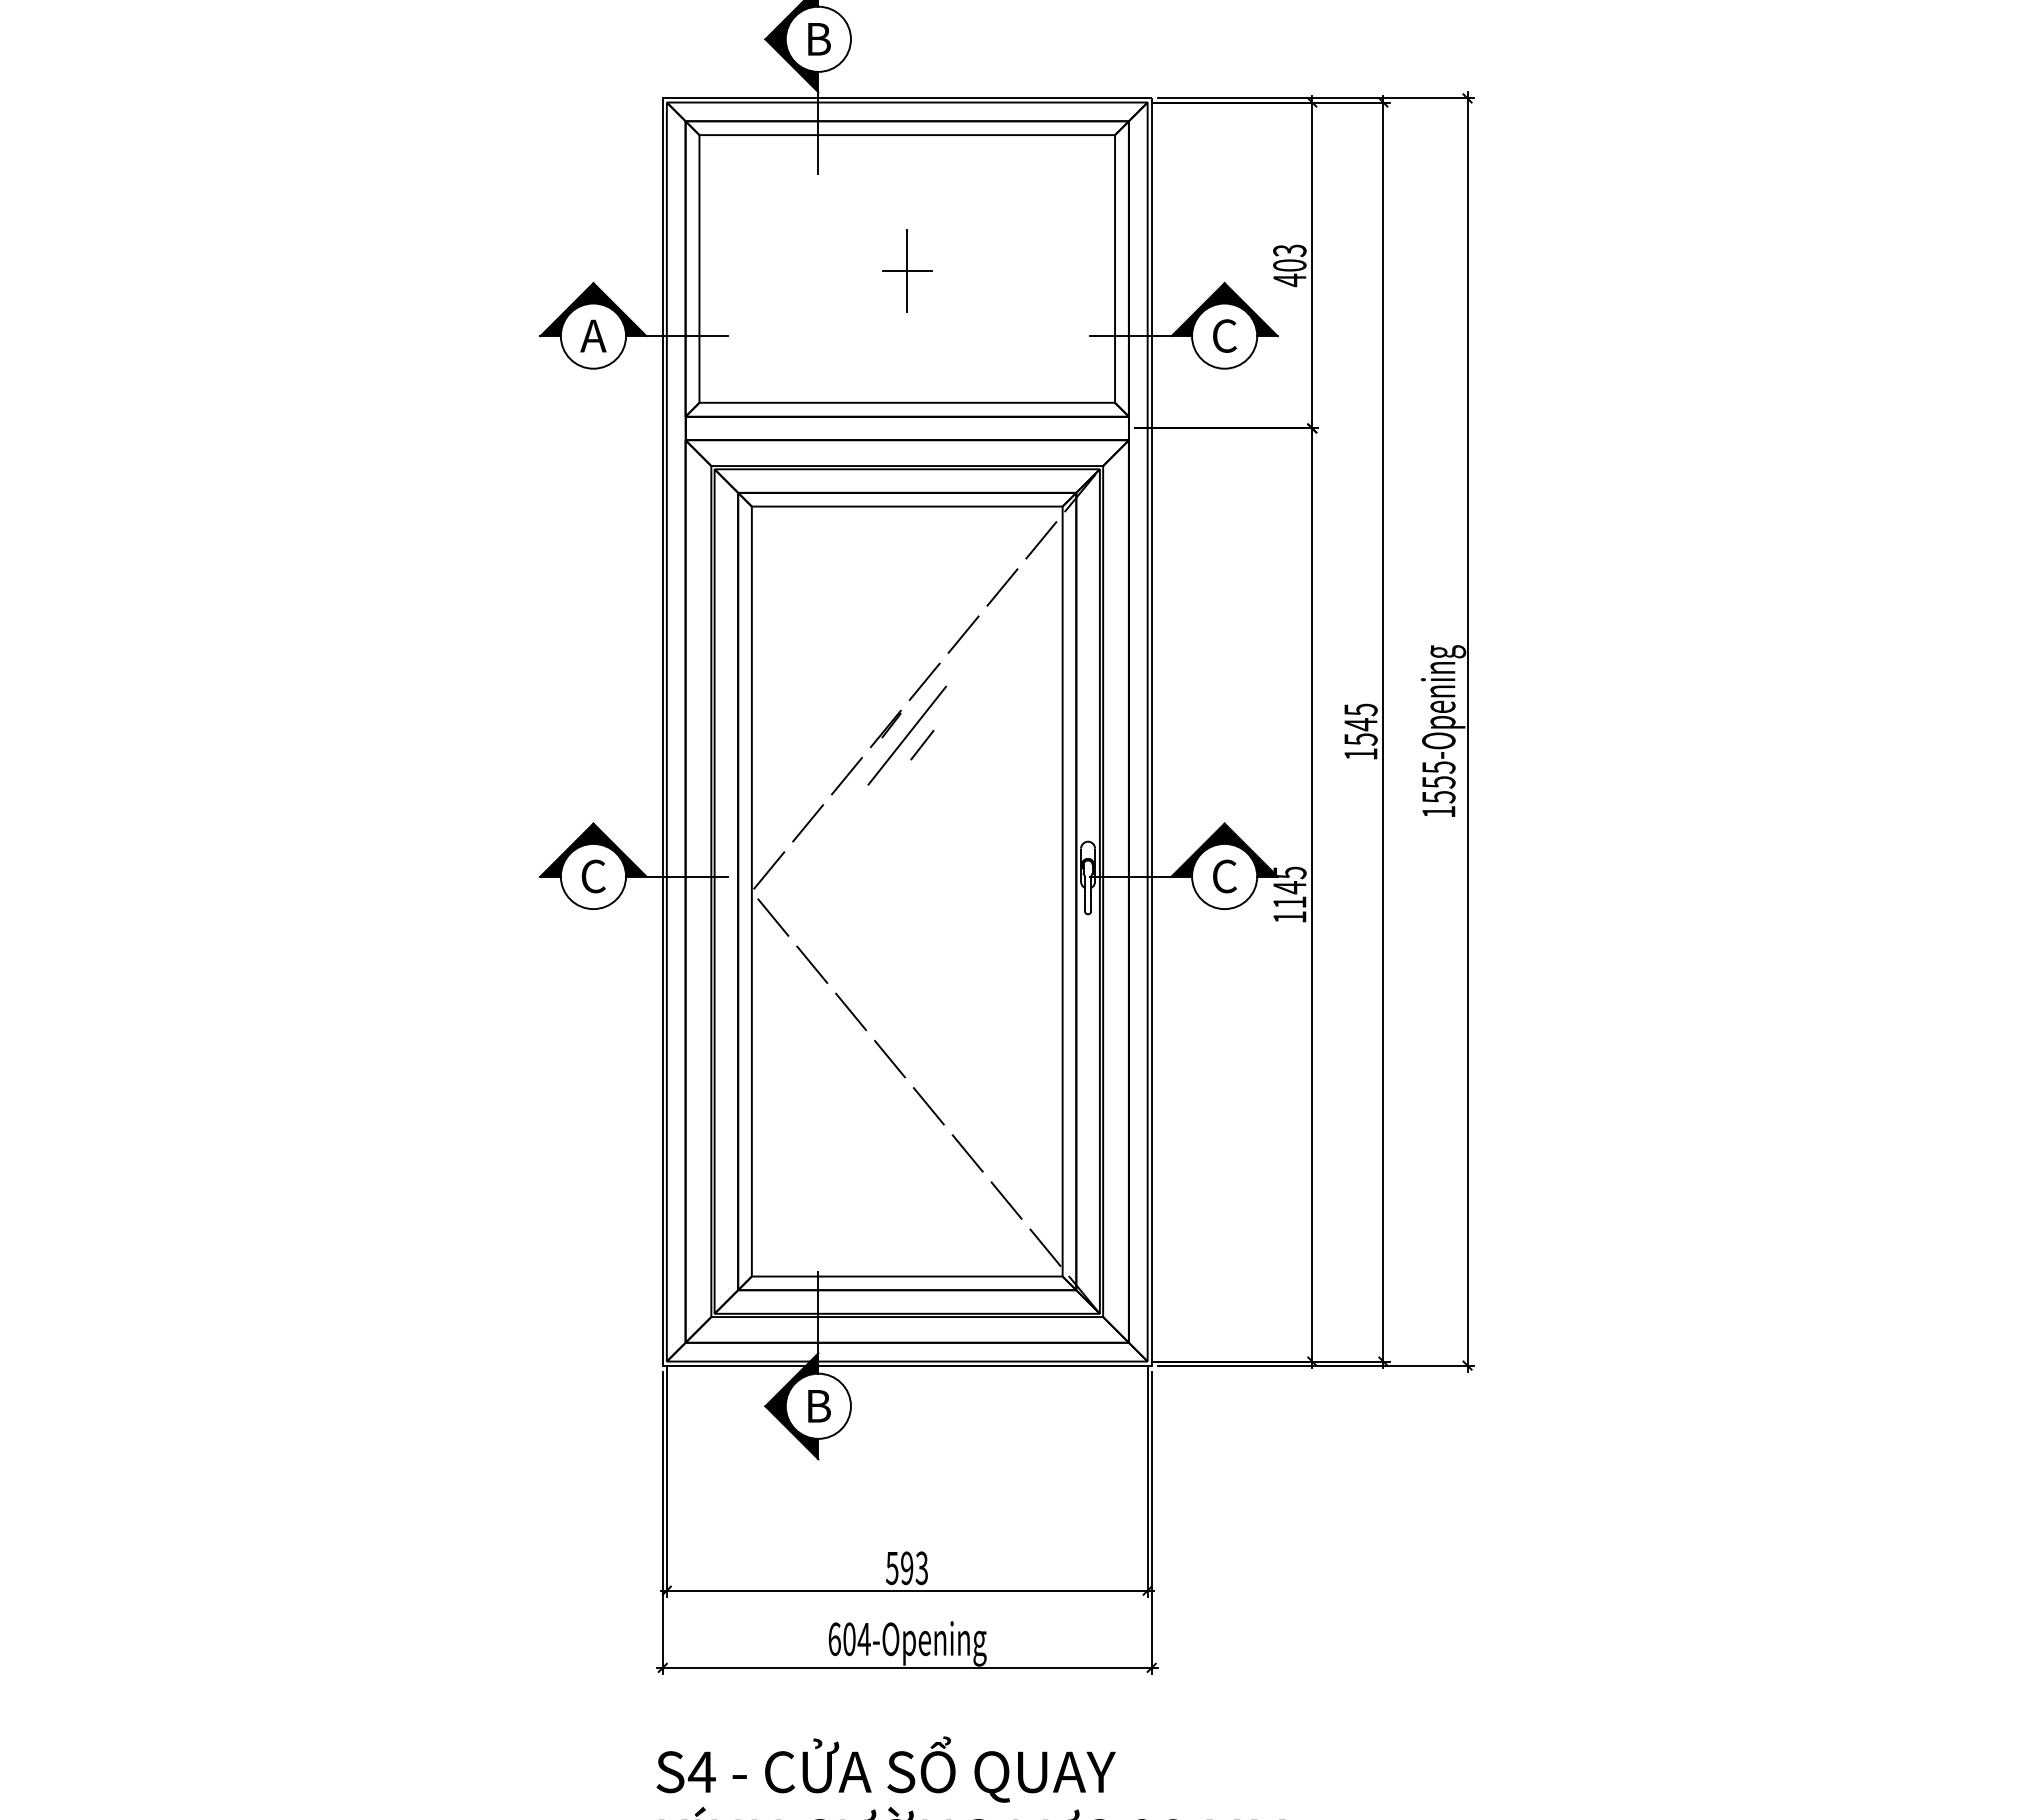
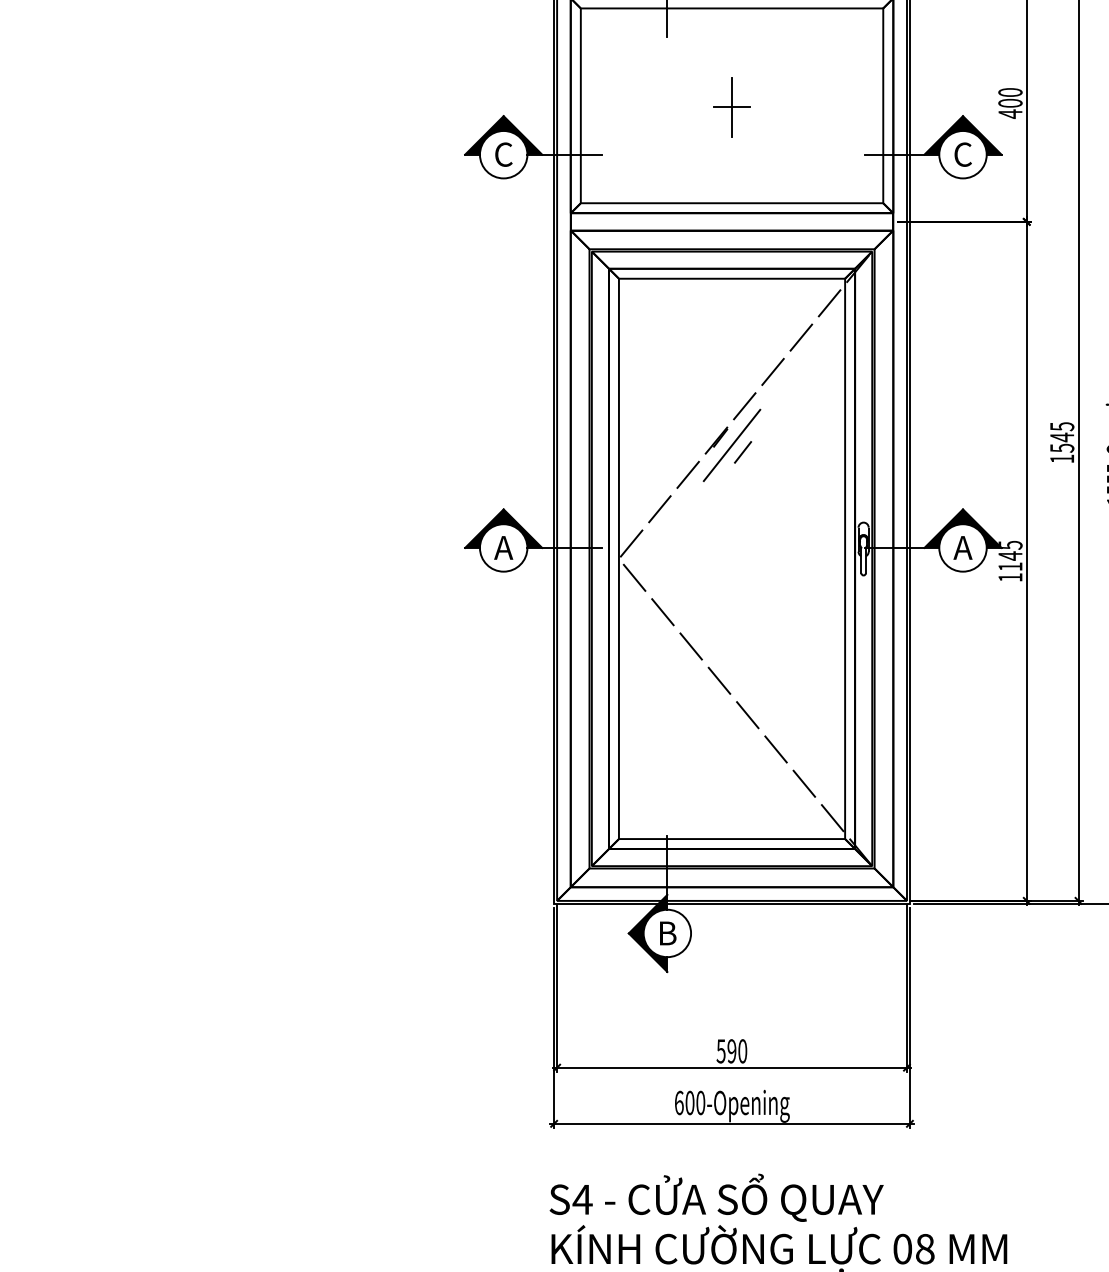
text: (1289, 250) -> (1010, 92), 403 -> 400
text: (593, 335) -> (503, 154), A -> C
text: (593, 876) -> (503, 547), C -> A
text: (1224, 876) -> (962, 547), C -> A
text: (921, 1567) -> (742, 1050), 593 -> 590
text: (863, 1639) -> (700, 1103), 604-Opening -> 600-Opening

